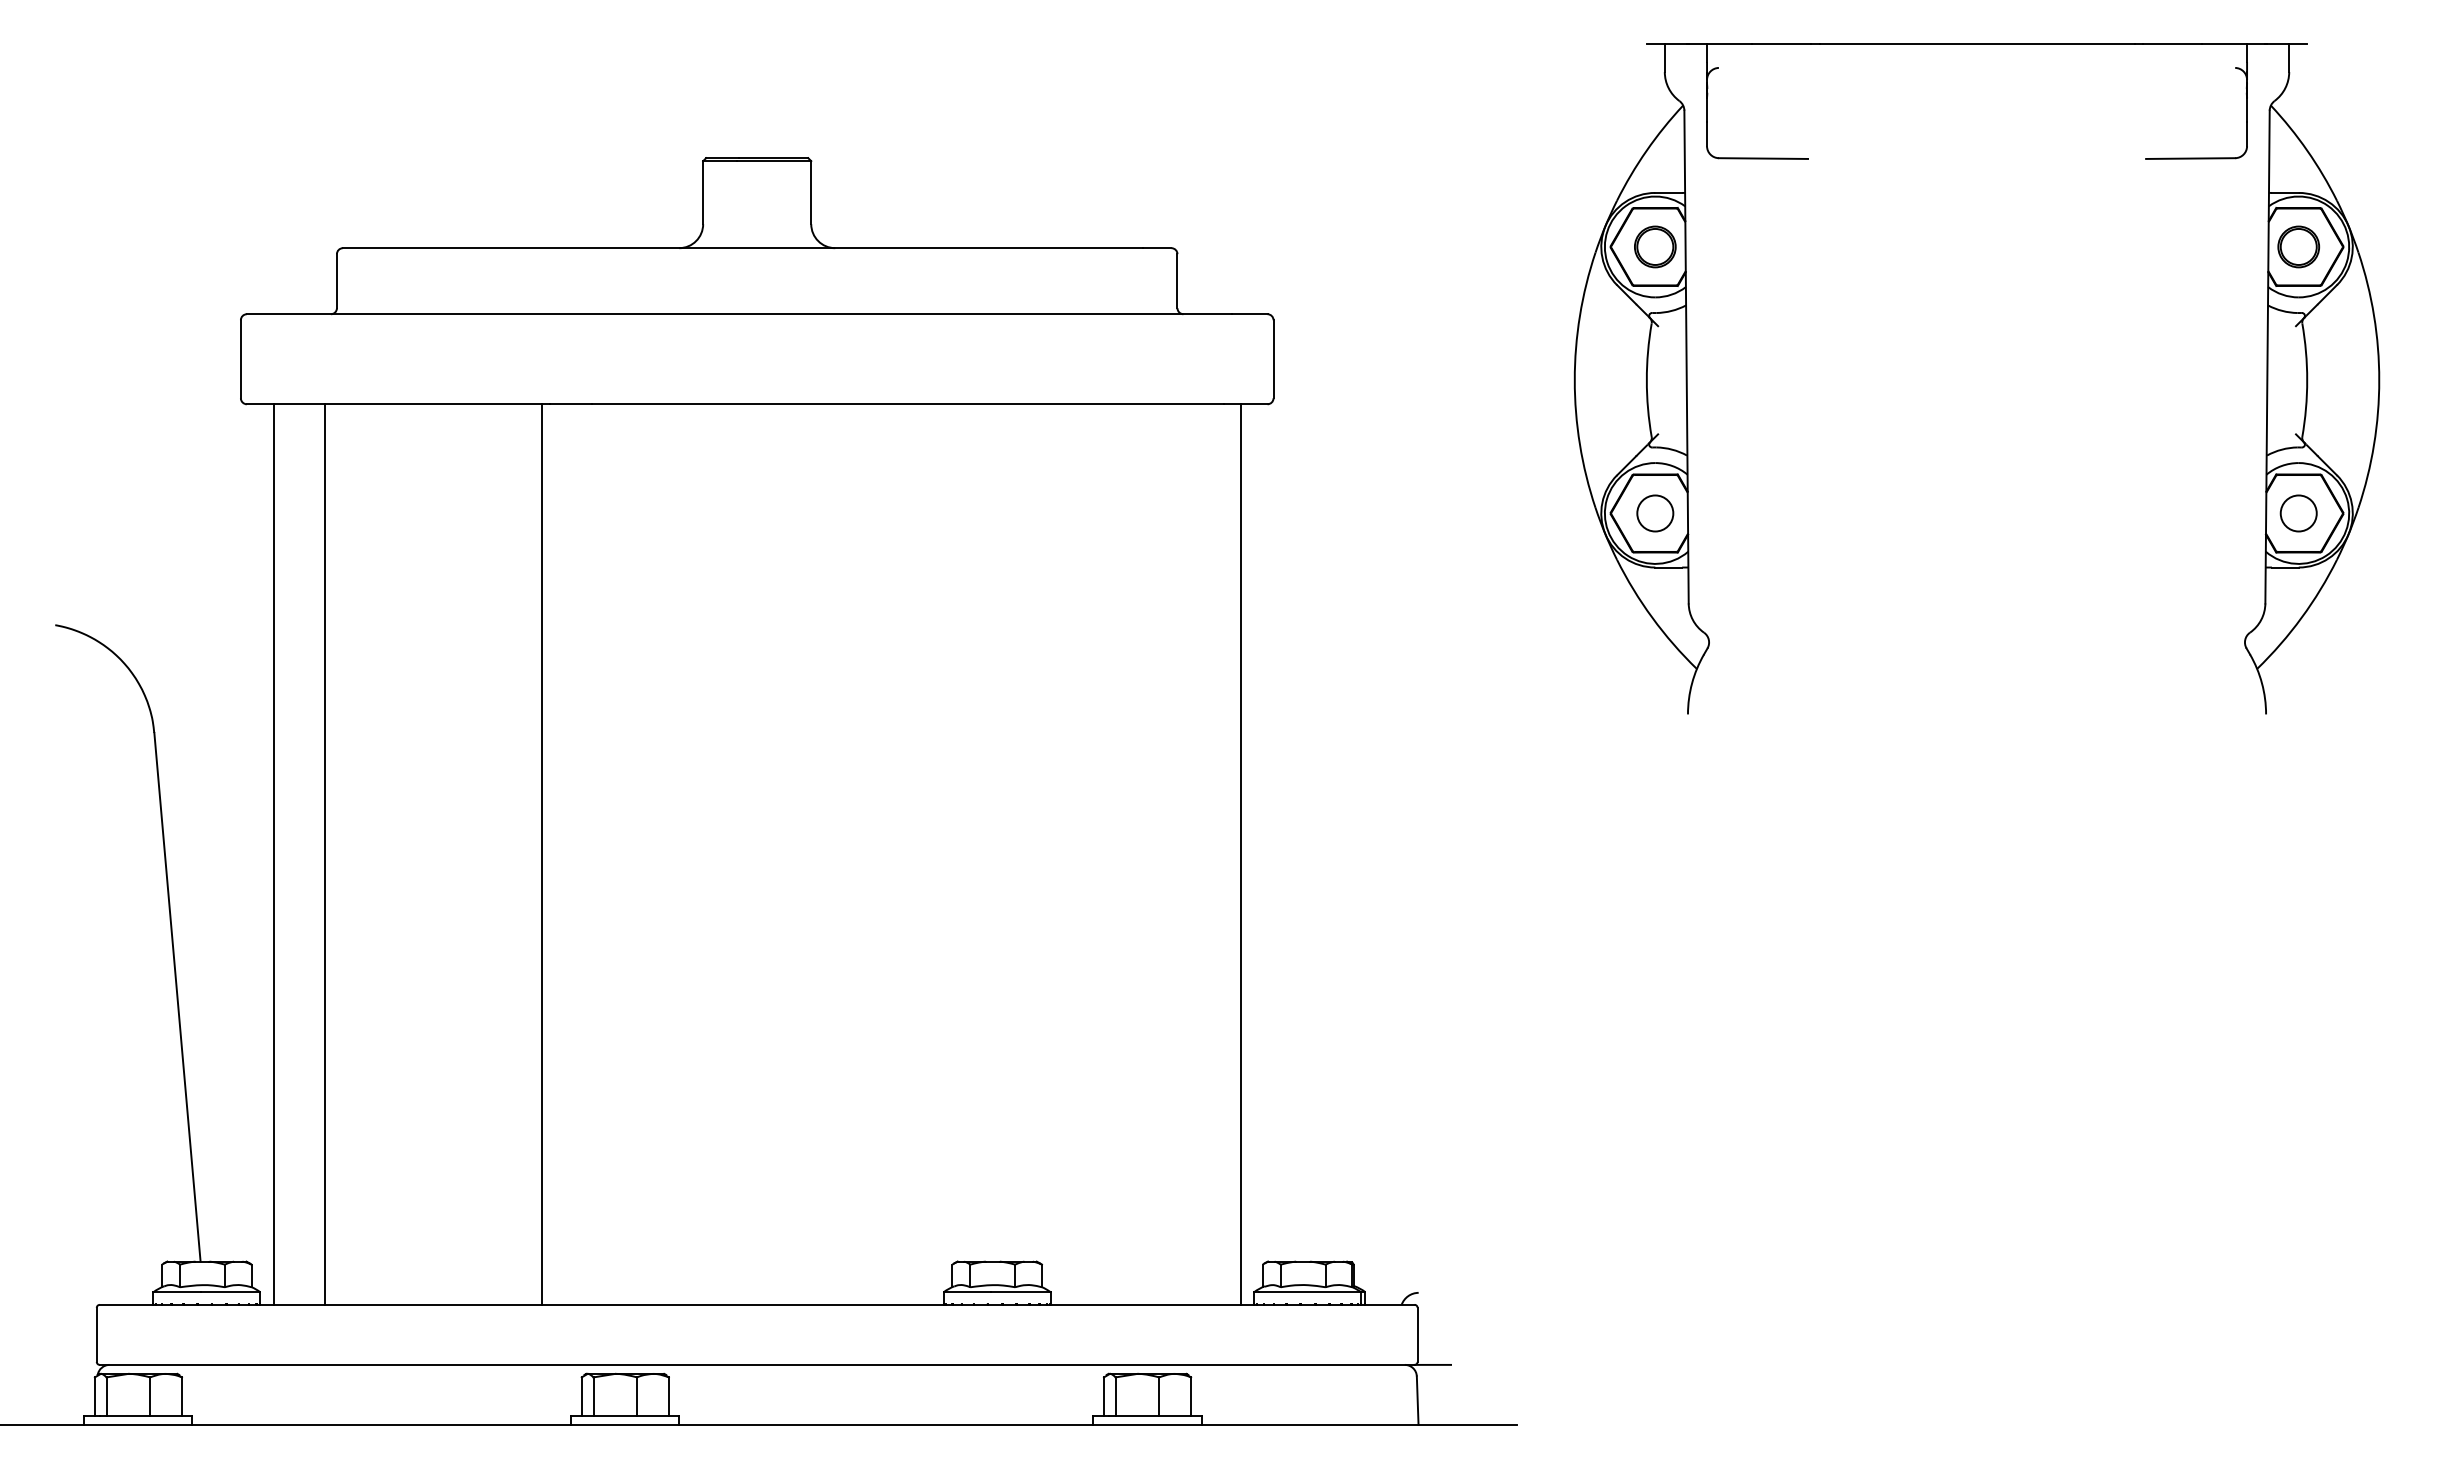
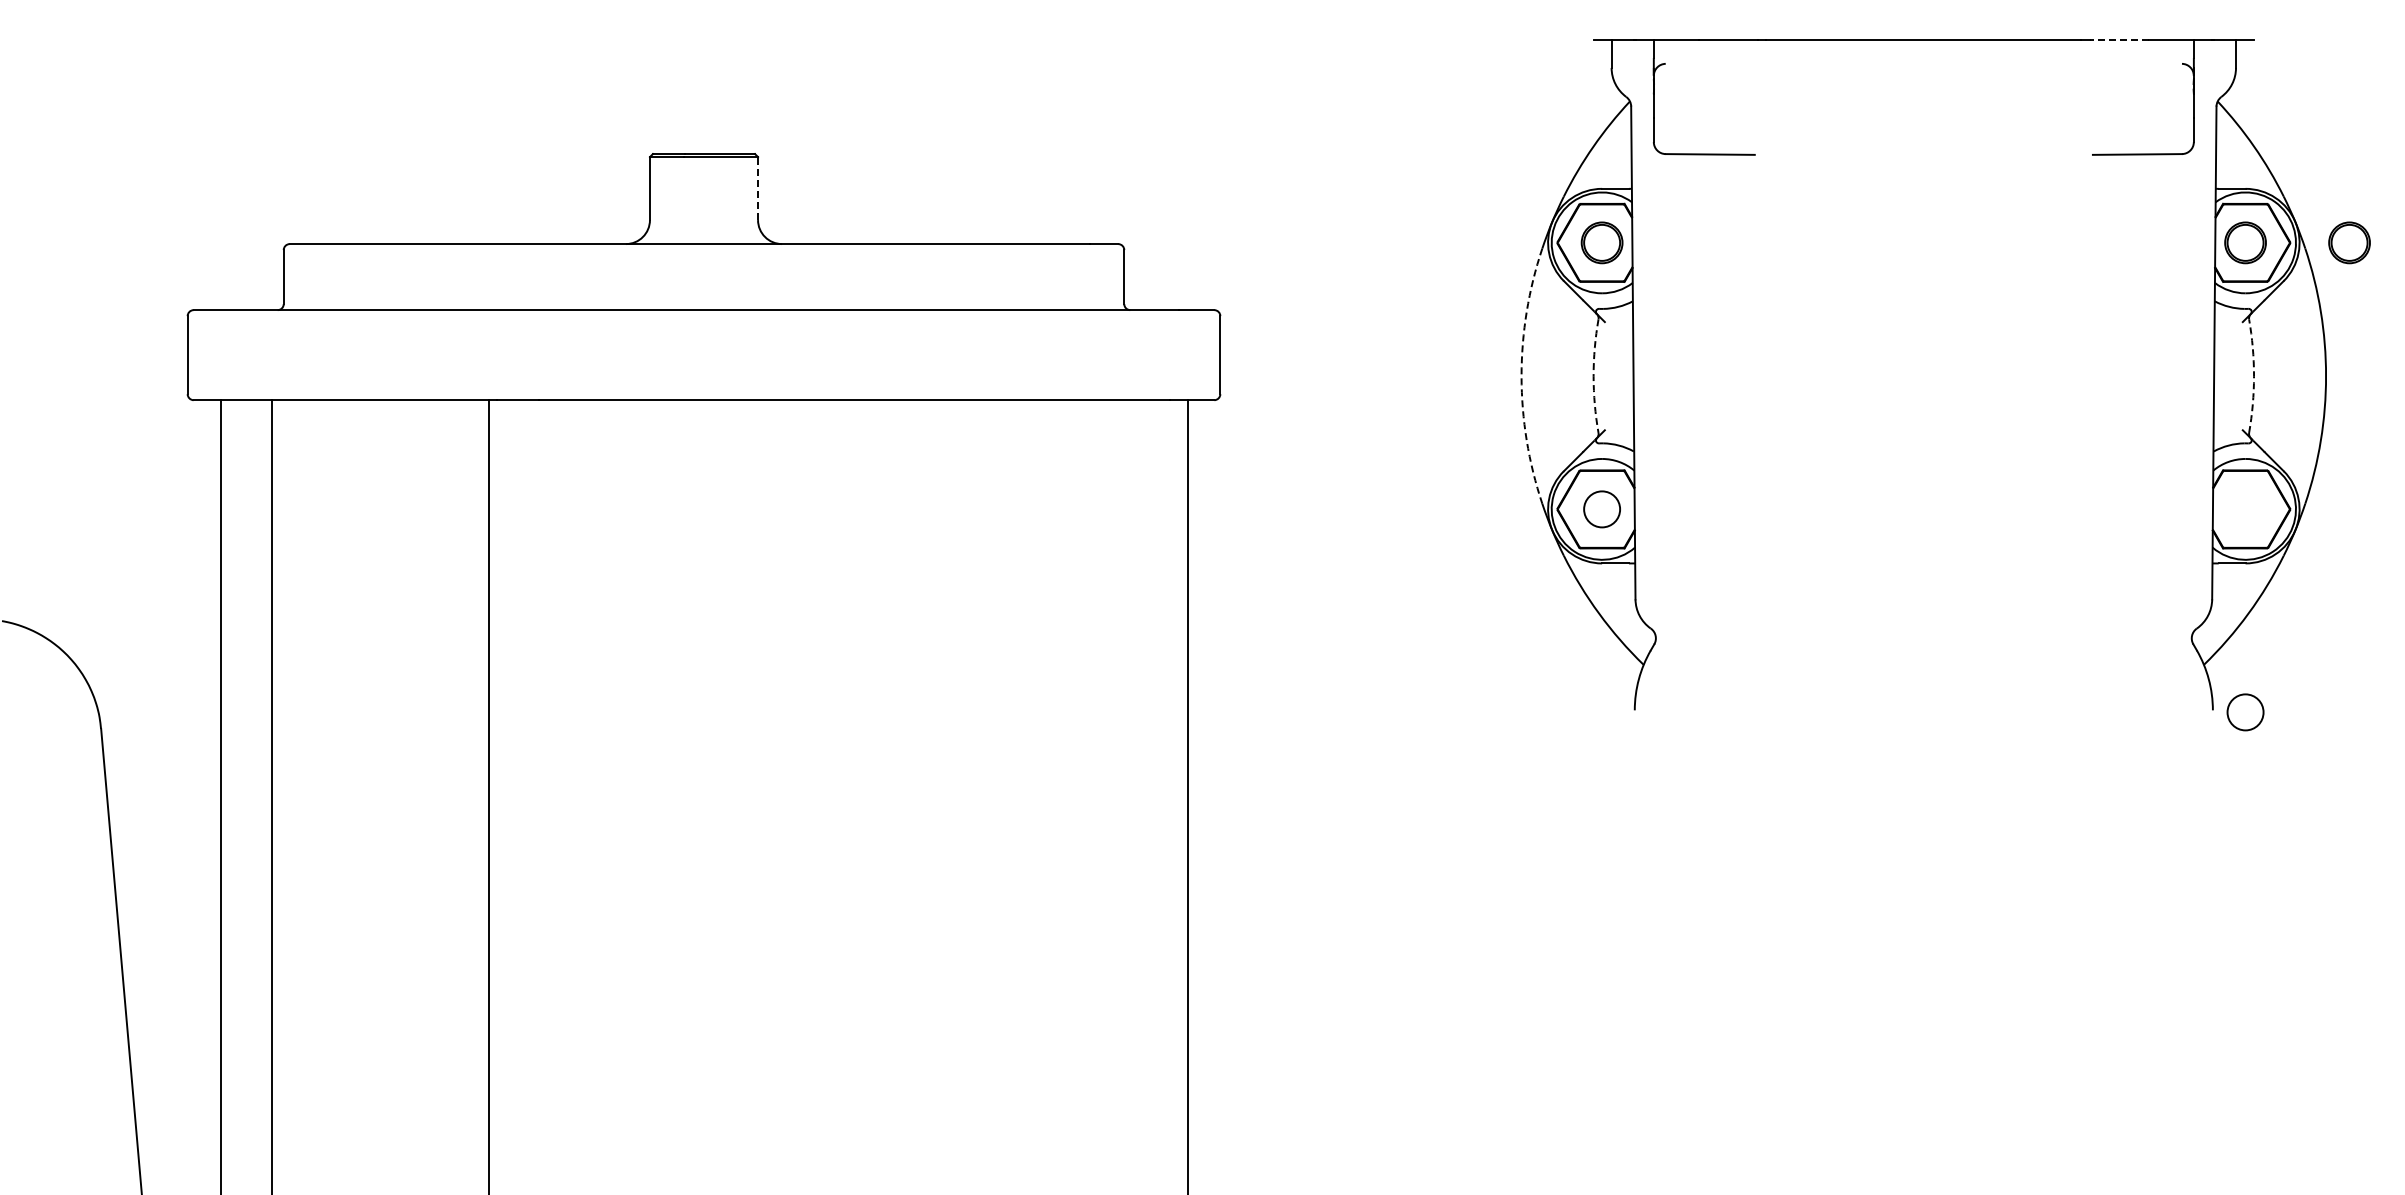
line: (2172, 44) -> (2119, 40), solid -> dashed
line: (811, 192) -> (758, 188), solid -> dashed
part: (2402, 246) -> (2349, 242), added
arc: (1574, 380) -> (1521, 376), solid -> dashed
arc: (1646, 380) -> (1593, 376), solid -> dashed
arc: (2307, 380) -> (2254, 376), solid -> dashed
circle: (2298, 513) -> (2245, 712), moved

